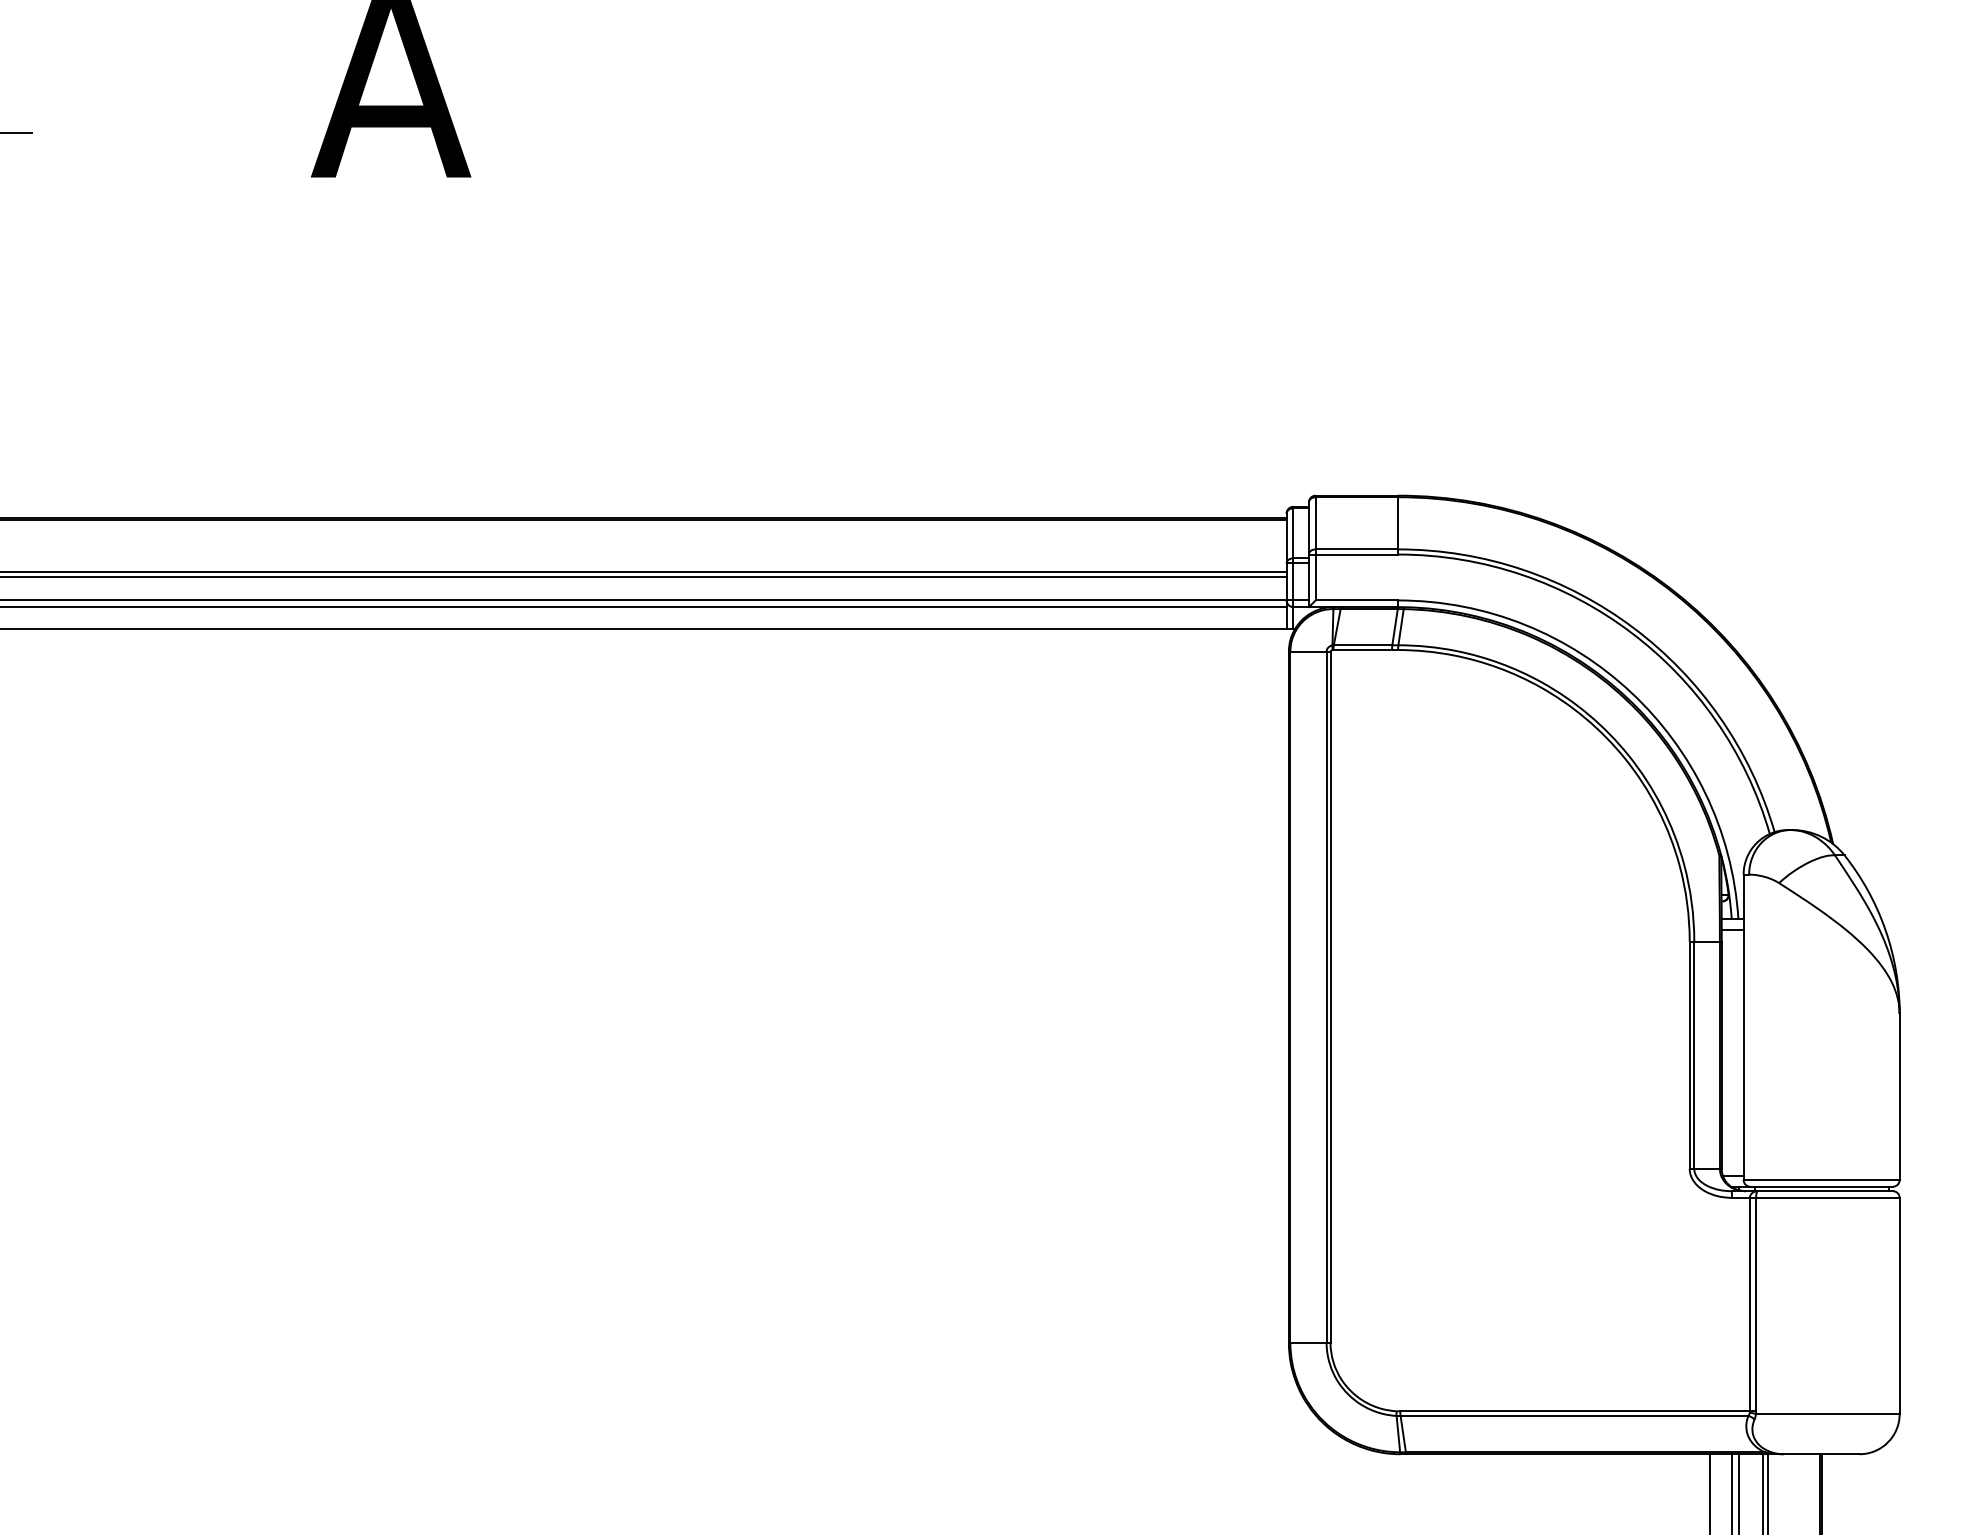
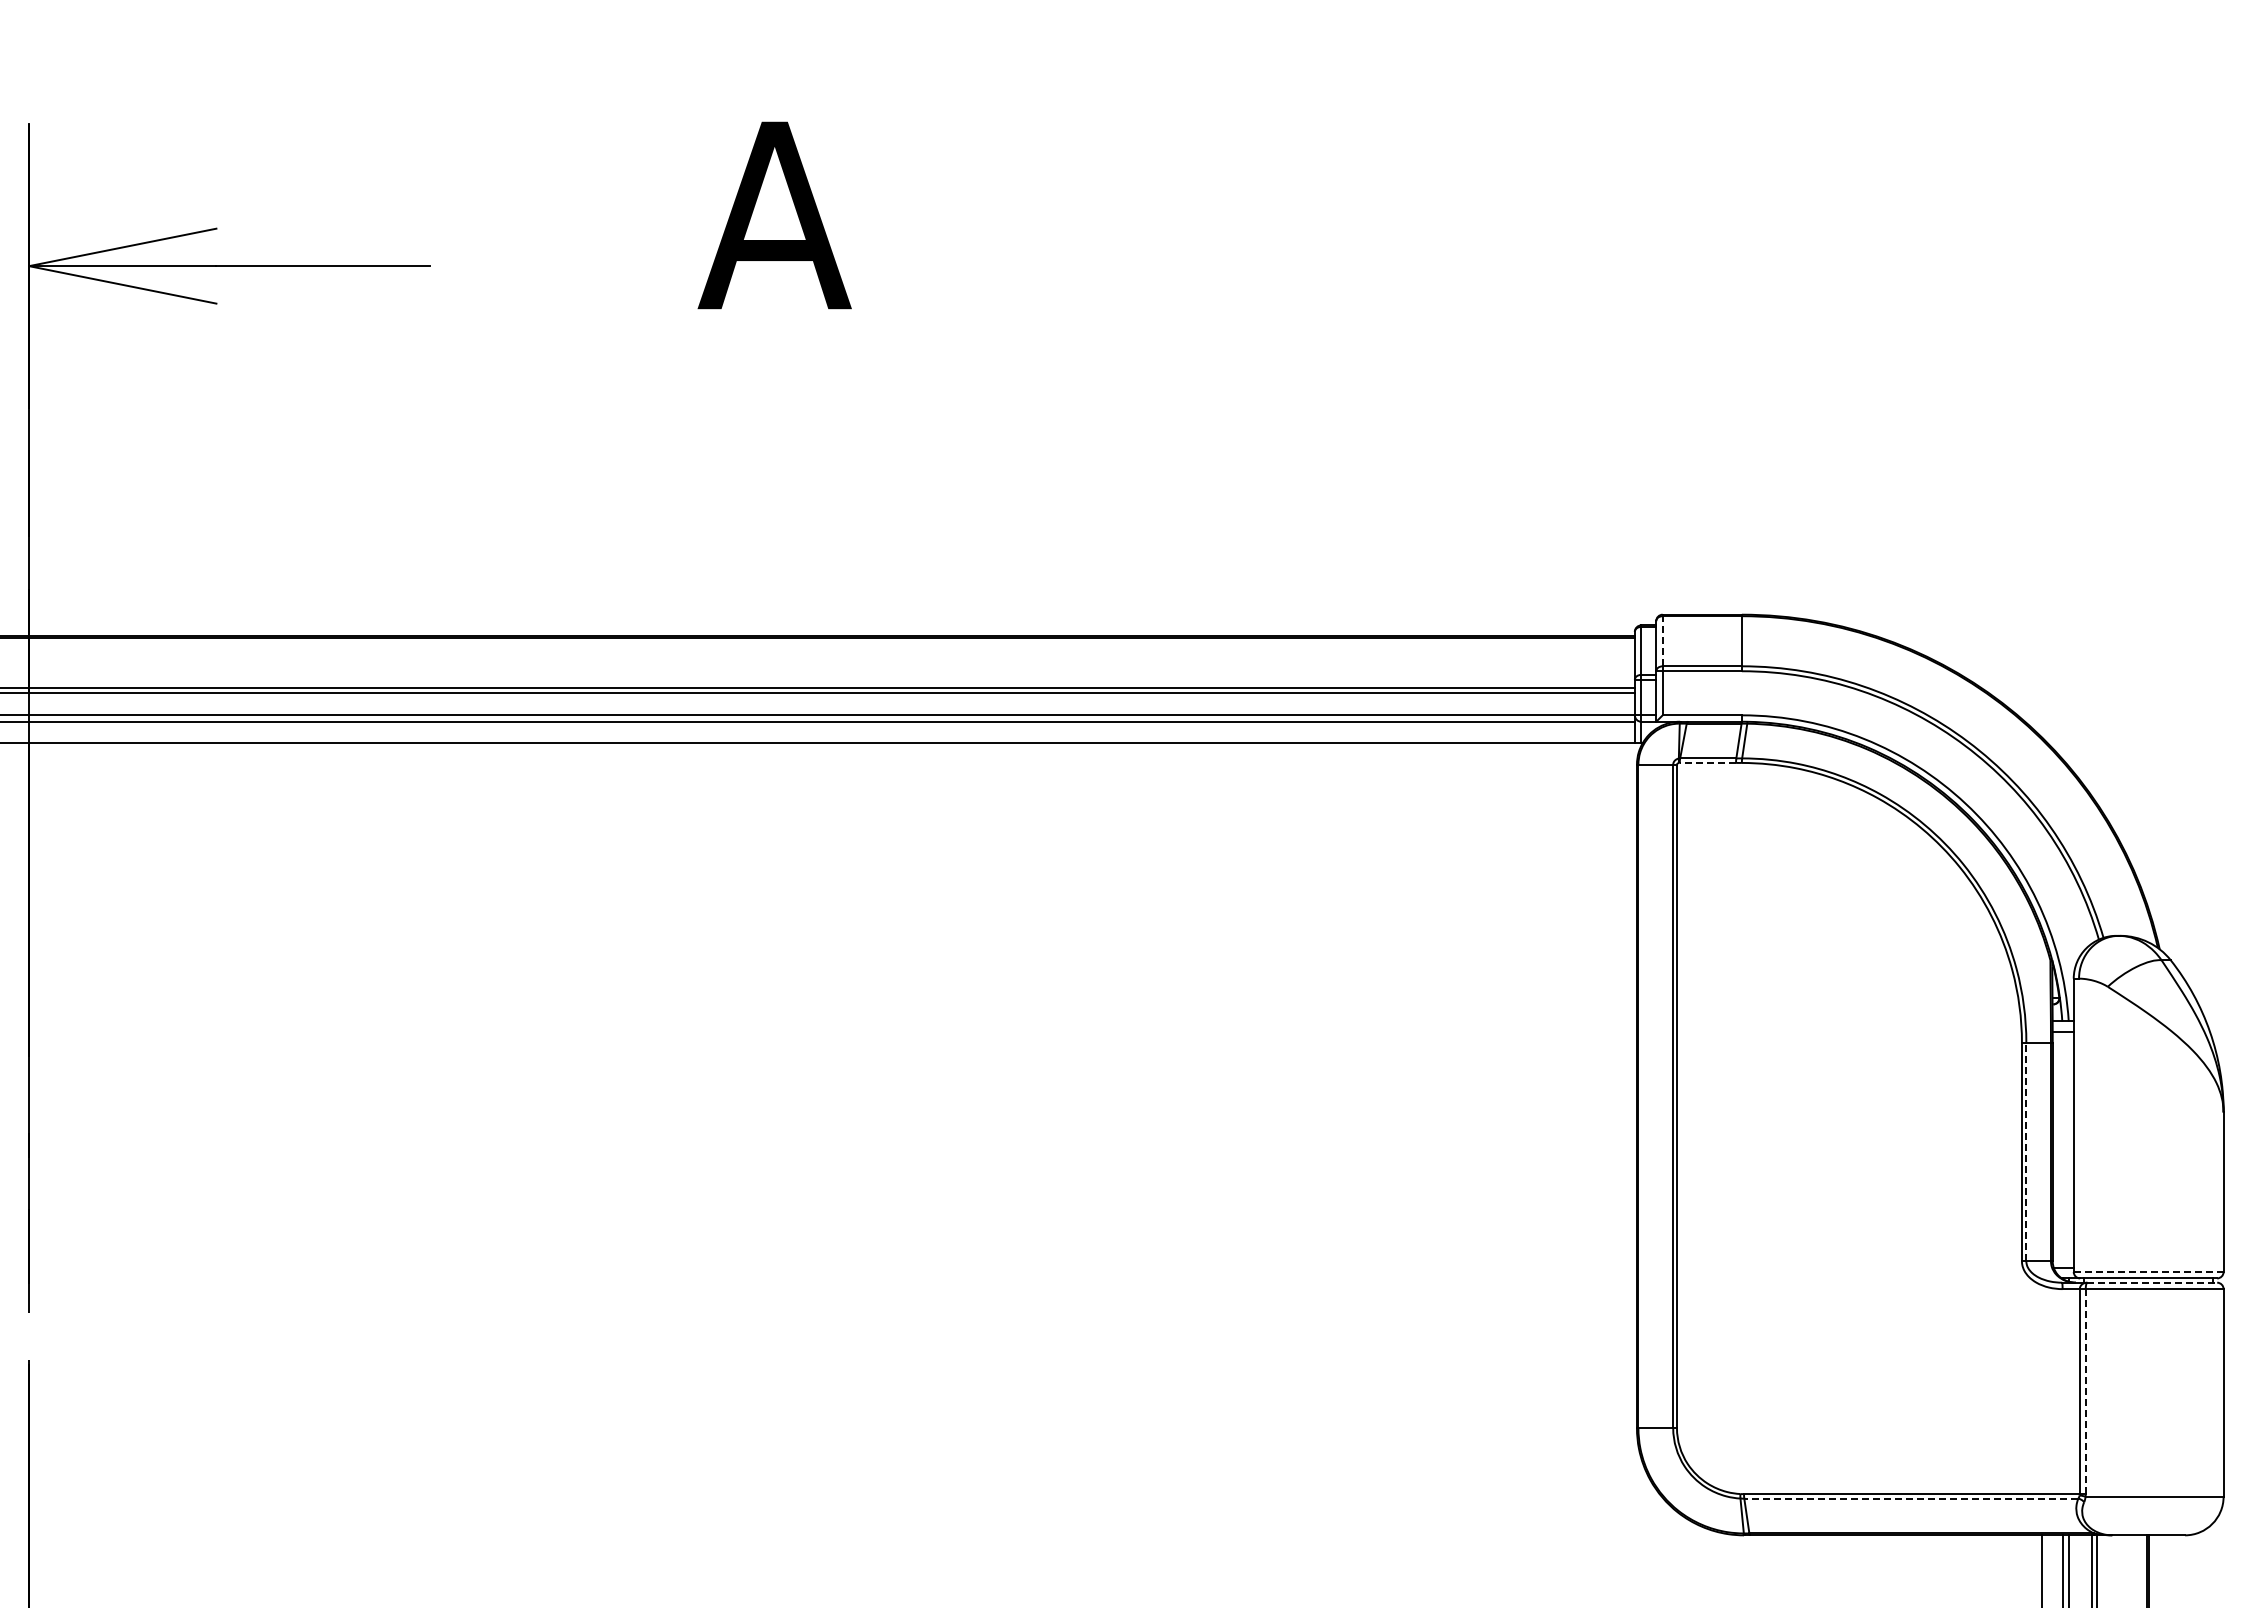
line: (1315, 522) -> (1662, 640), solid -> dashed
line: (1362, 649) -> (1707, 762), solid -> dashed
line: (1694, 1054) -> (2026, 1151), solid -> dashed
line: (1821, 1179) -> (2148, 1271), solid -> dashed
line: (1825, 1190) -> (2152, 1282), solid -> dashed
line: (1755, 1304) -> (2085, 1391), solid -> dashed
line: (1574, 1415) -> (1911, 1498), solid -> dashed

